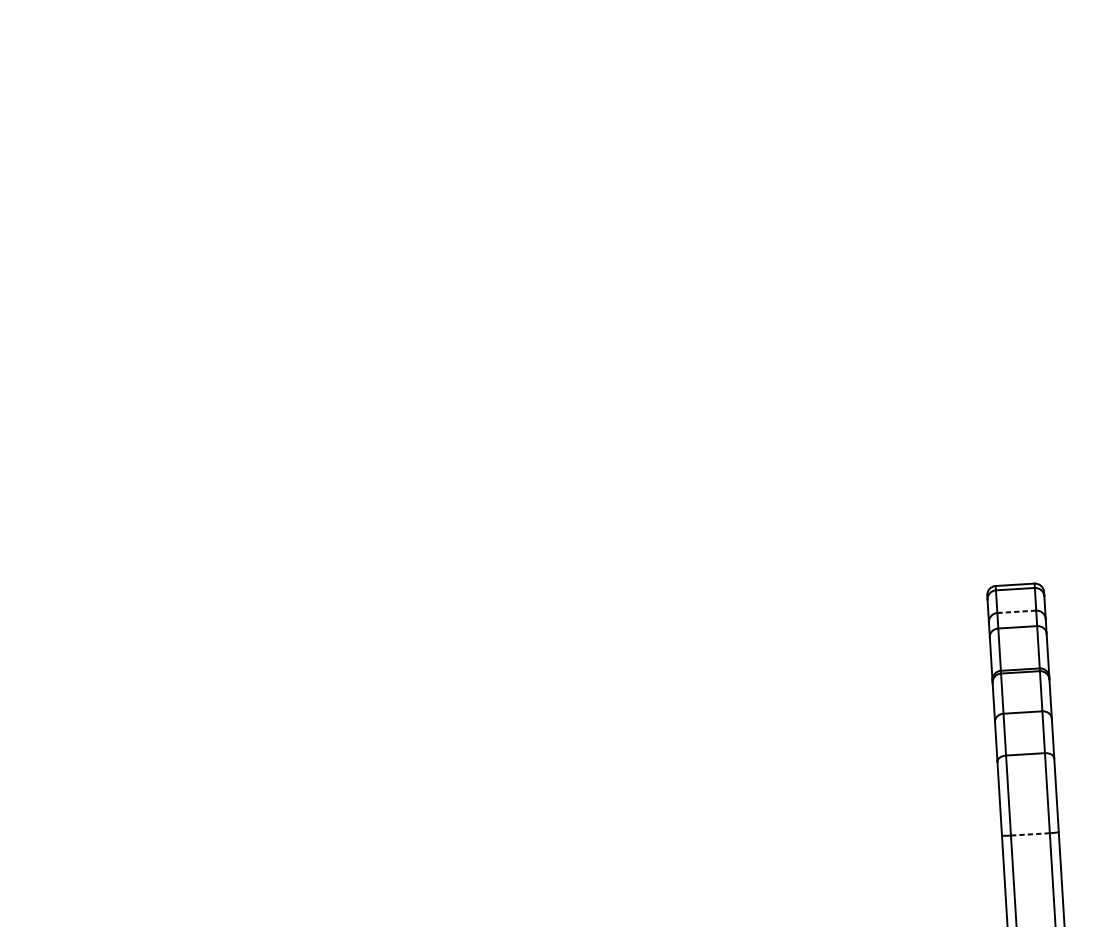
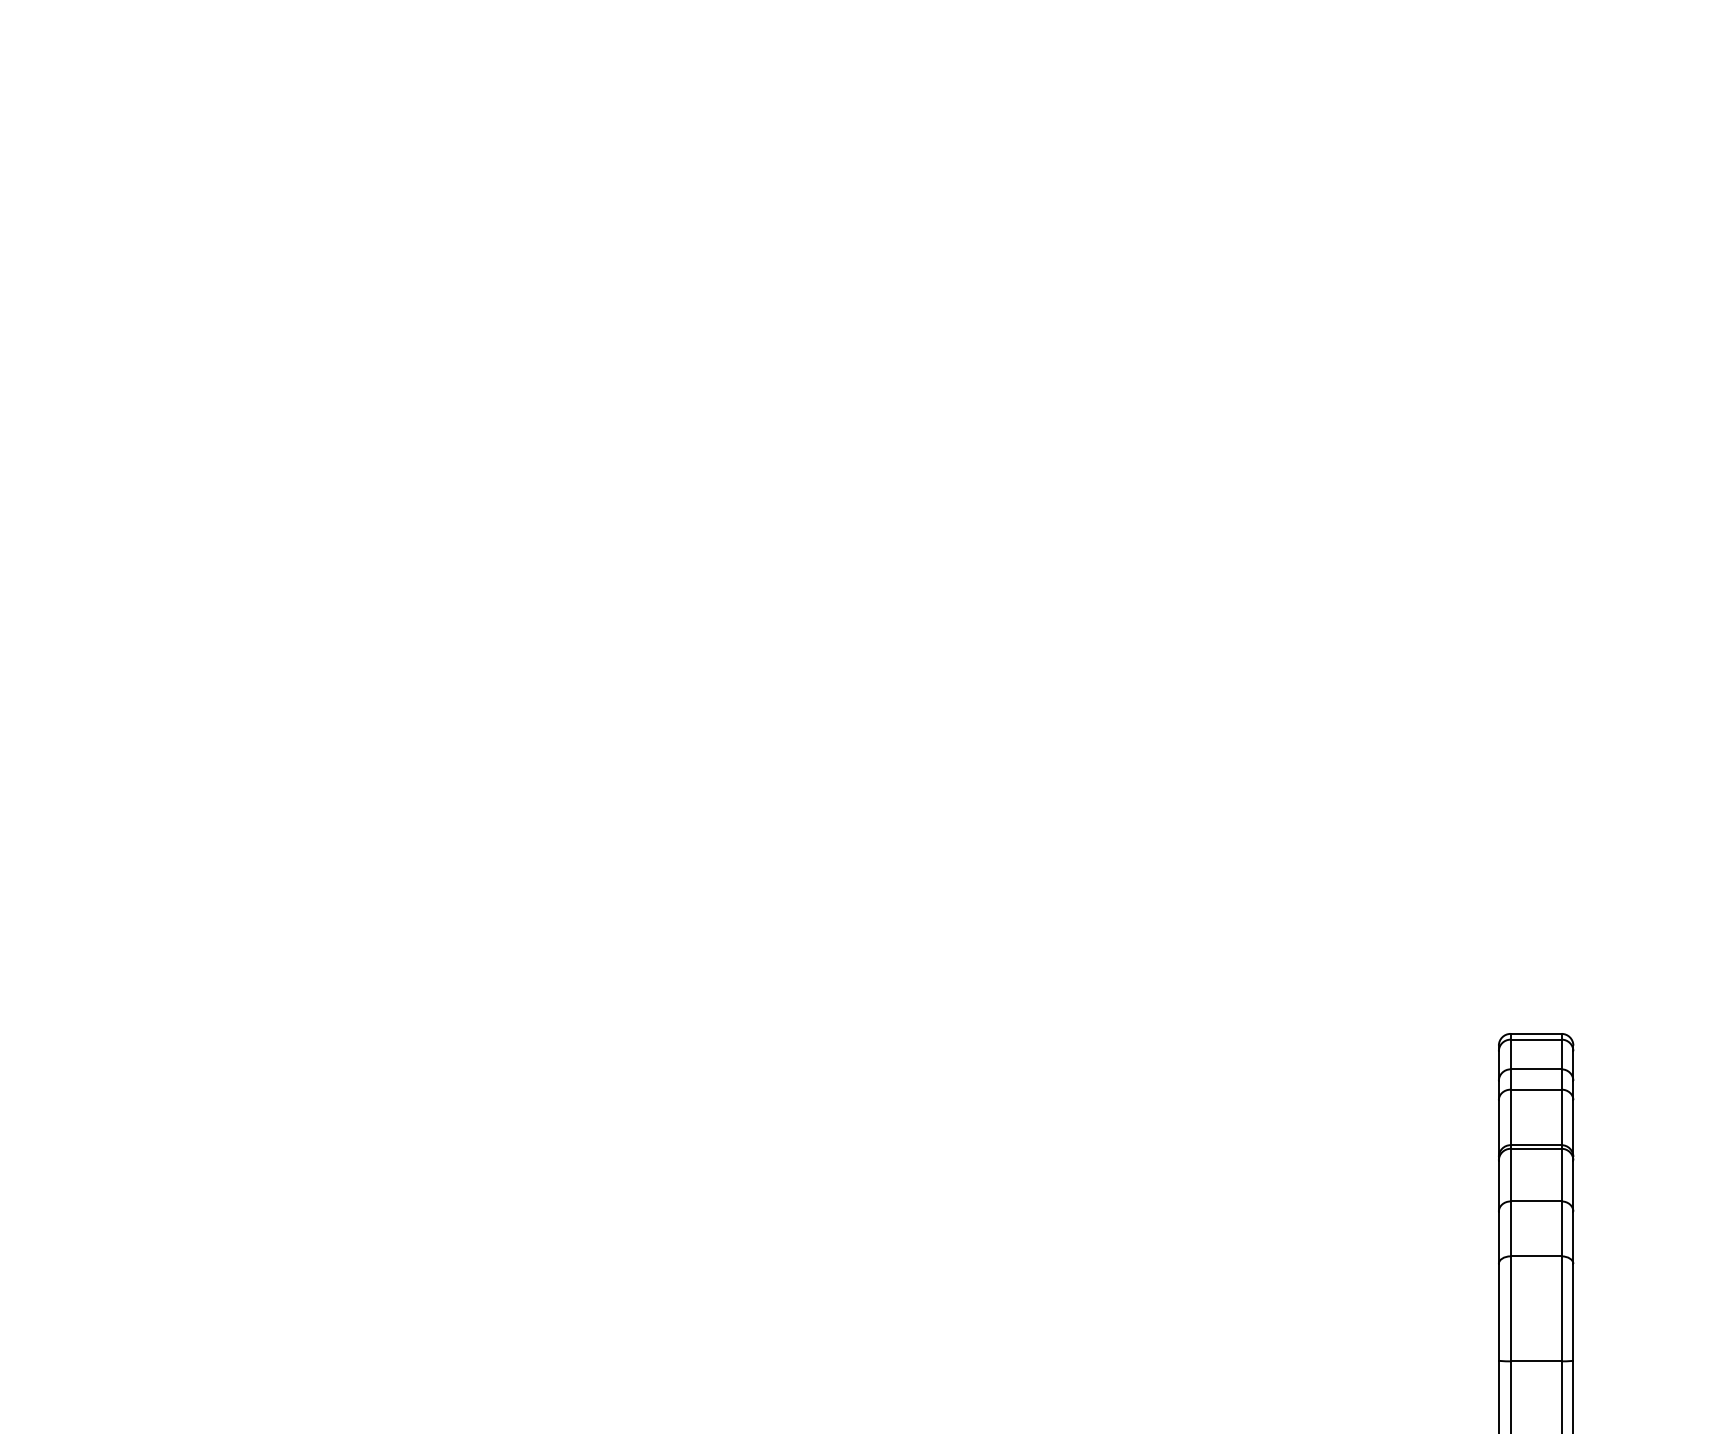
line: (1016, 611) -> (1535, 1069), dashed -> solid
line: (1029, 834) -> (1535, 1361), dashed -> solid

